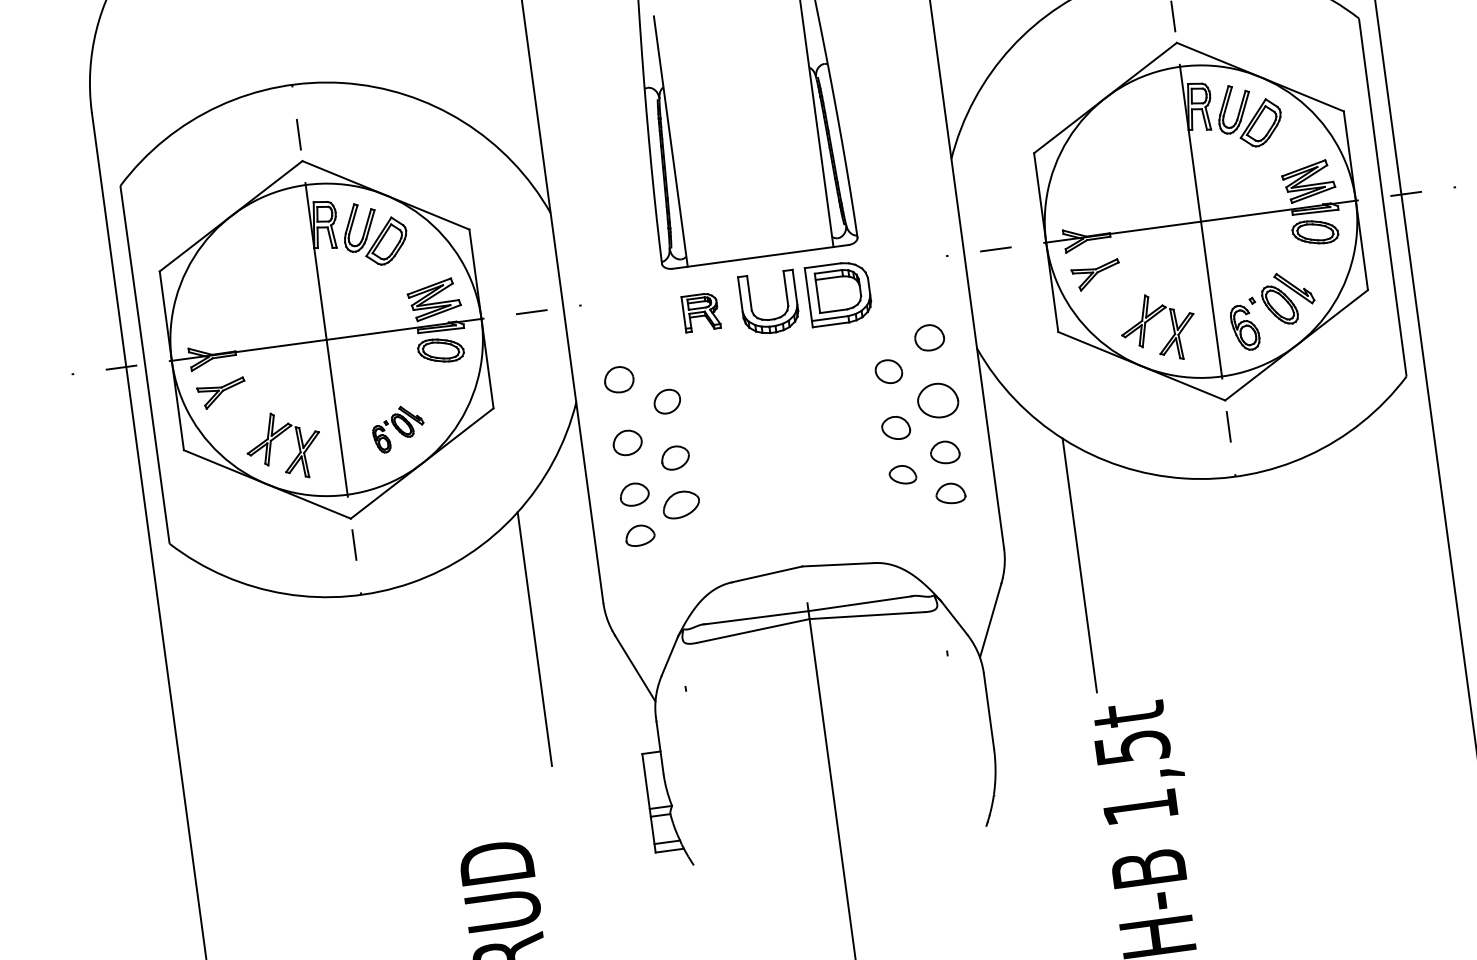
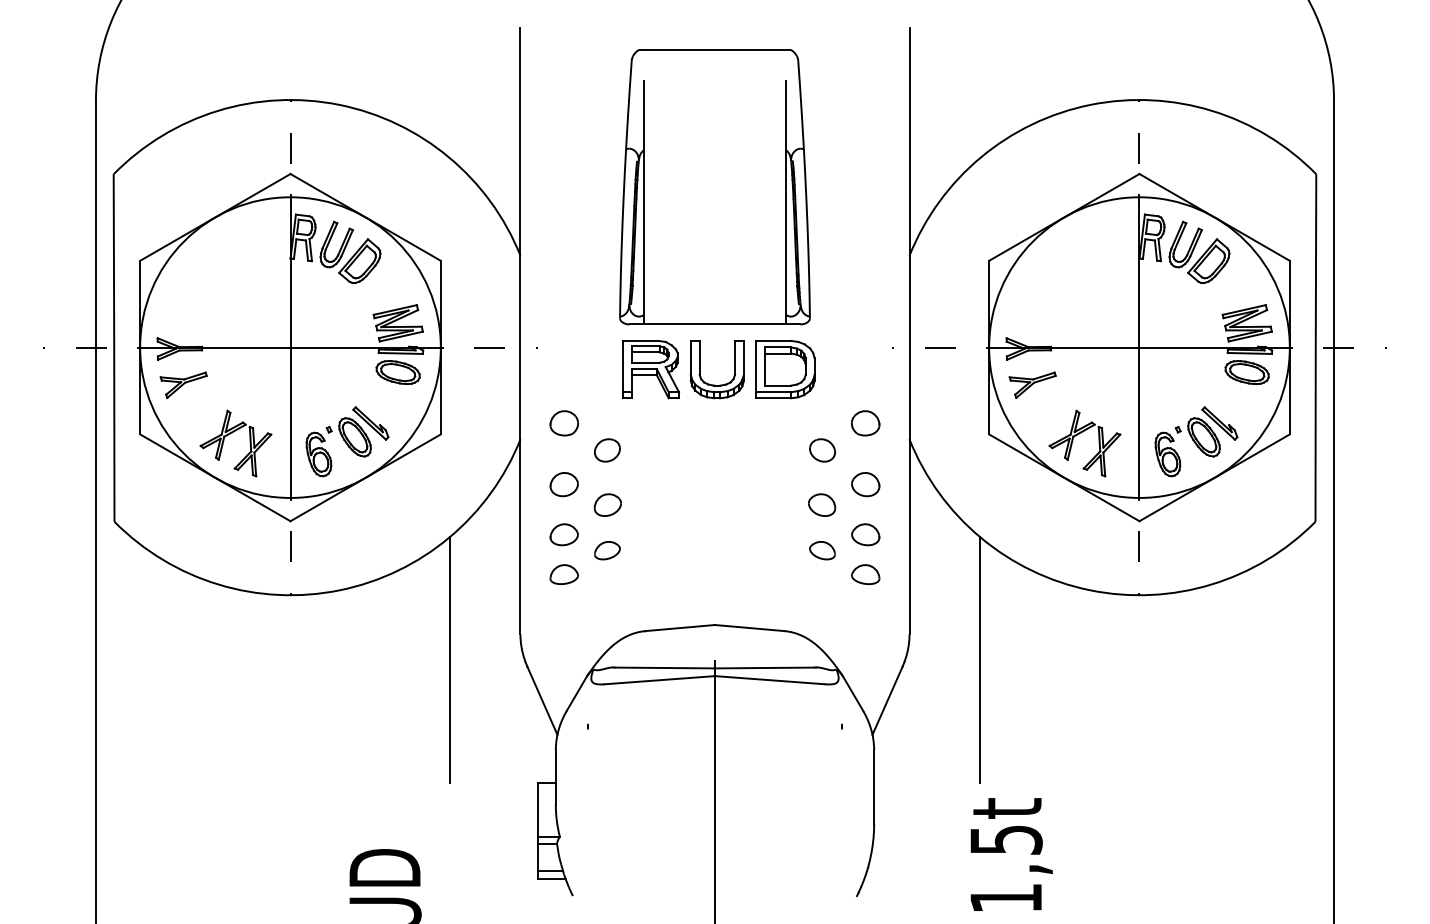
part: (701, 312) -> (651, 369), size x1.67
part: (937, 400) -> (865, 484), size x0.71
part: (398, 428) -> (347, 441), size x1.67
part: (681, 504) -> (607, 550), size x0.71

